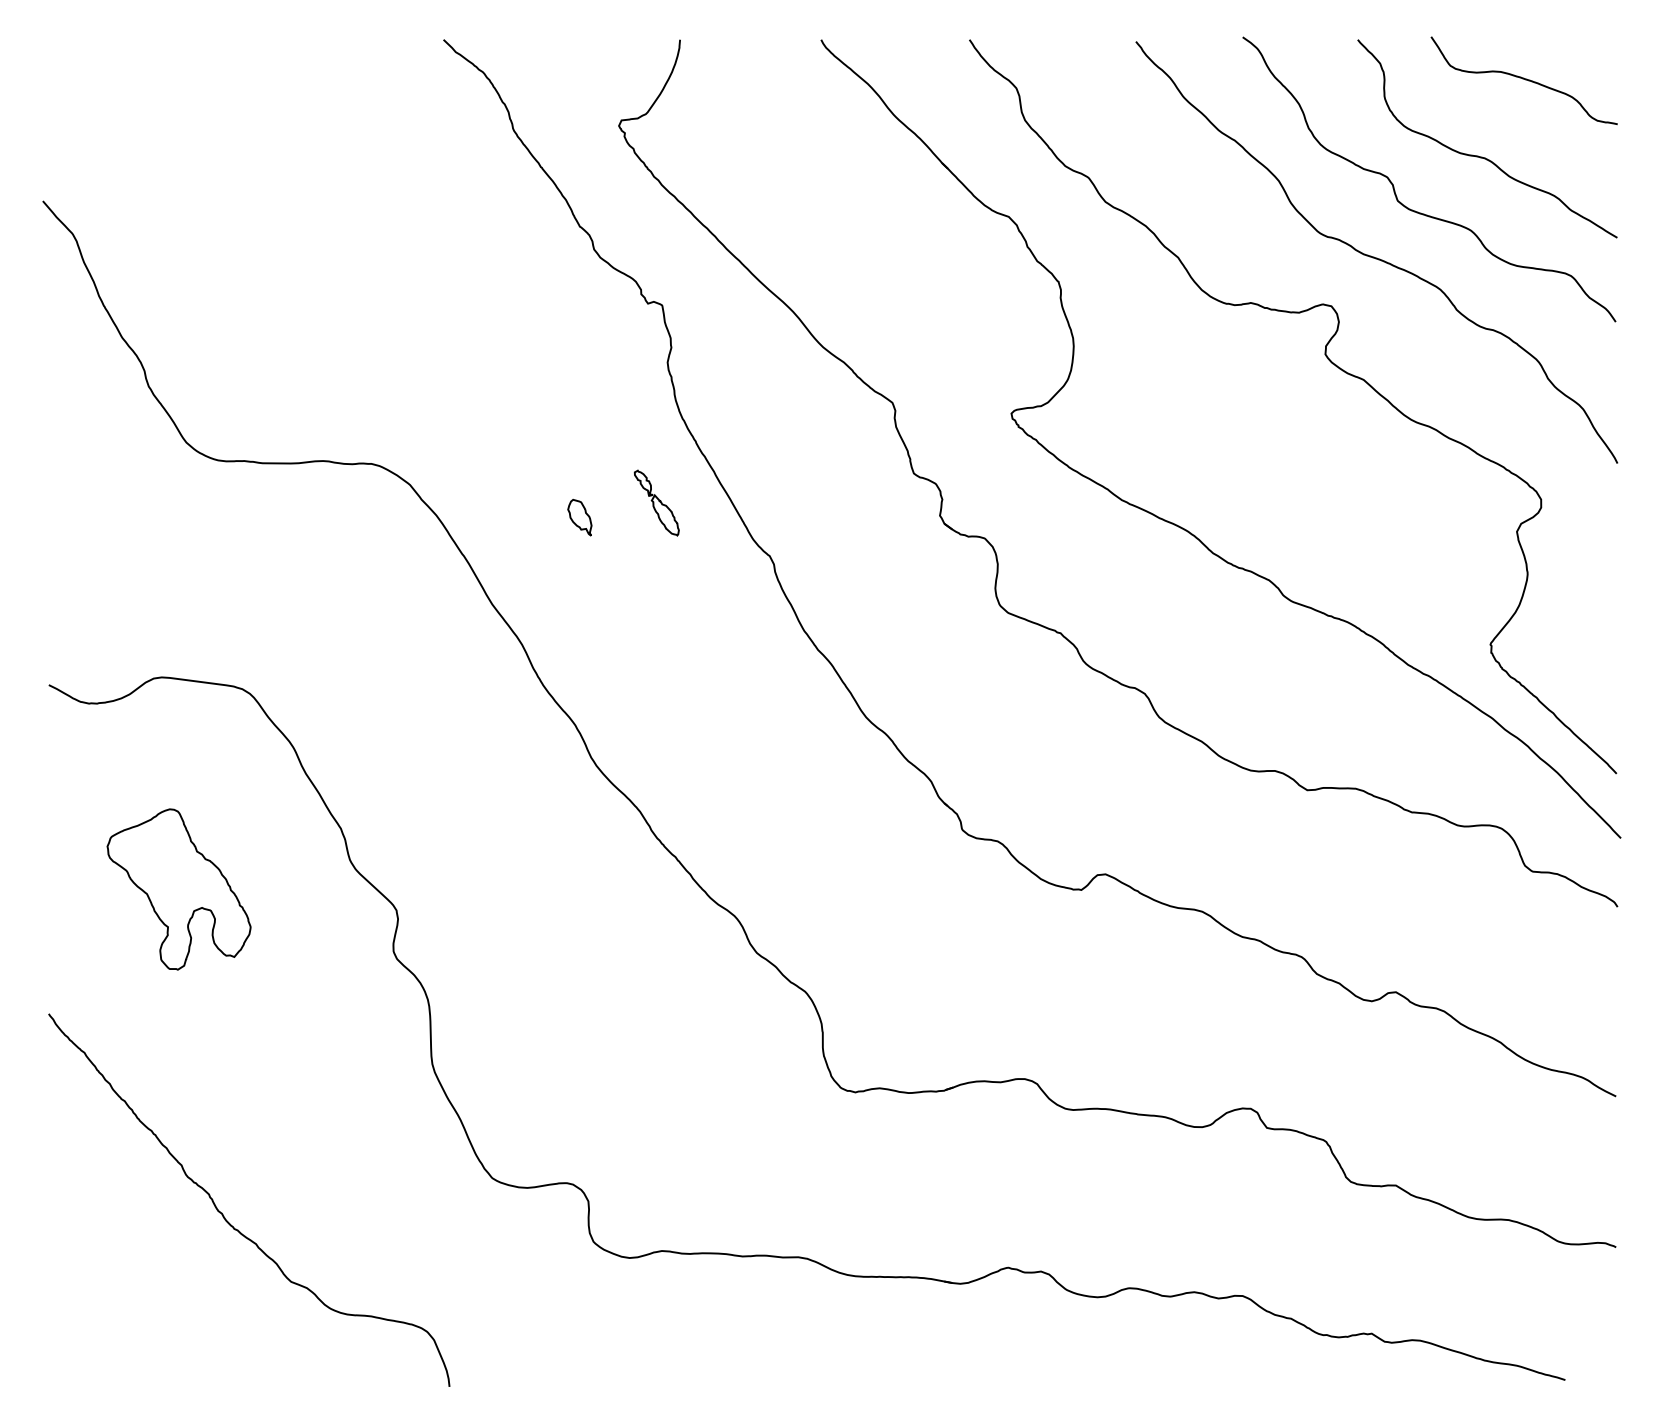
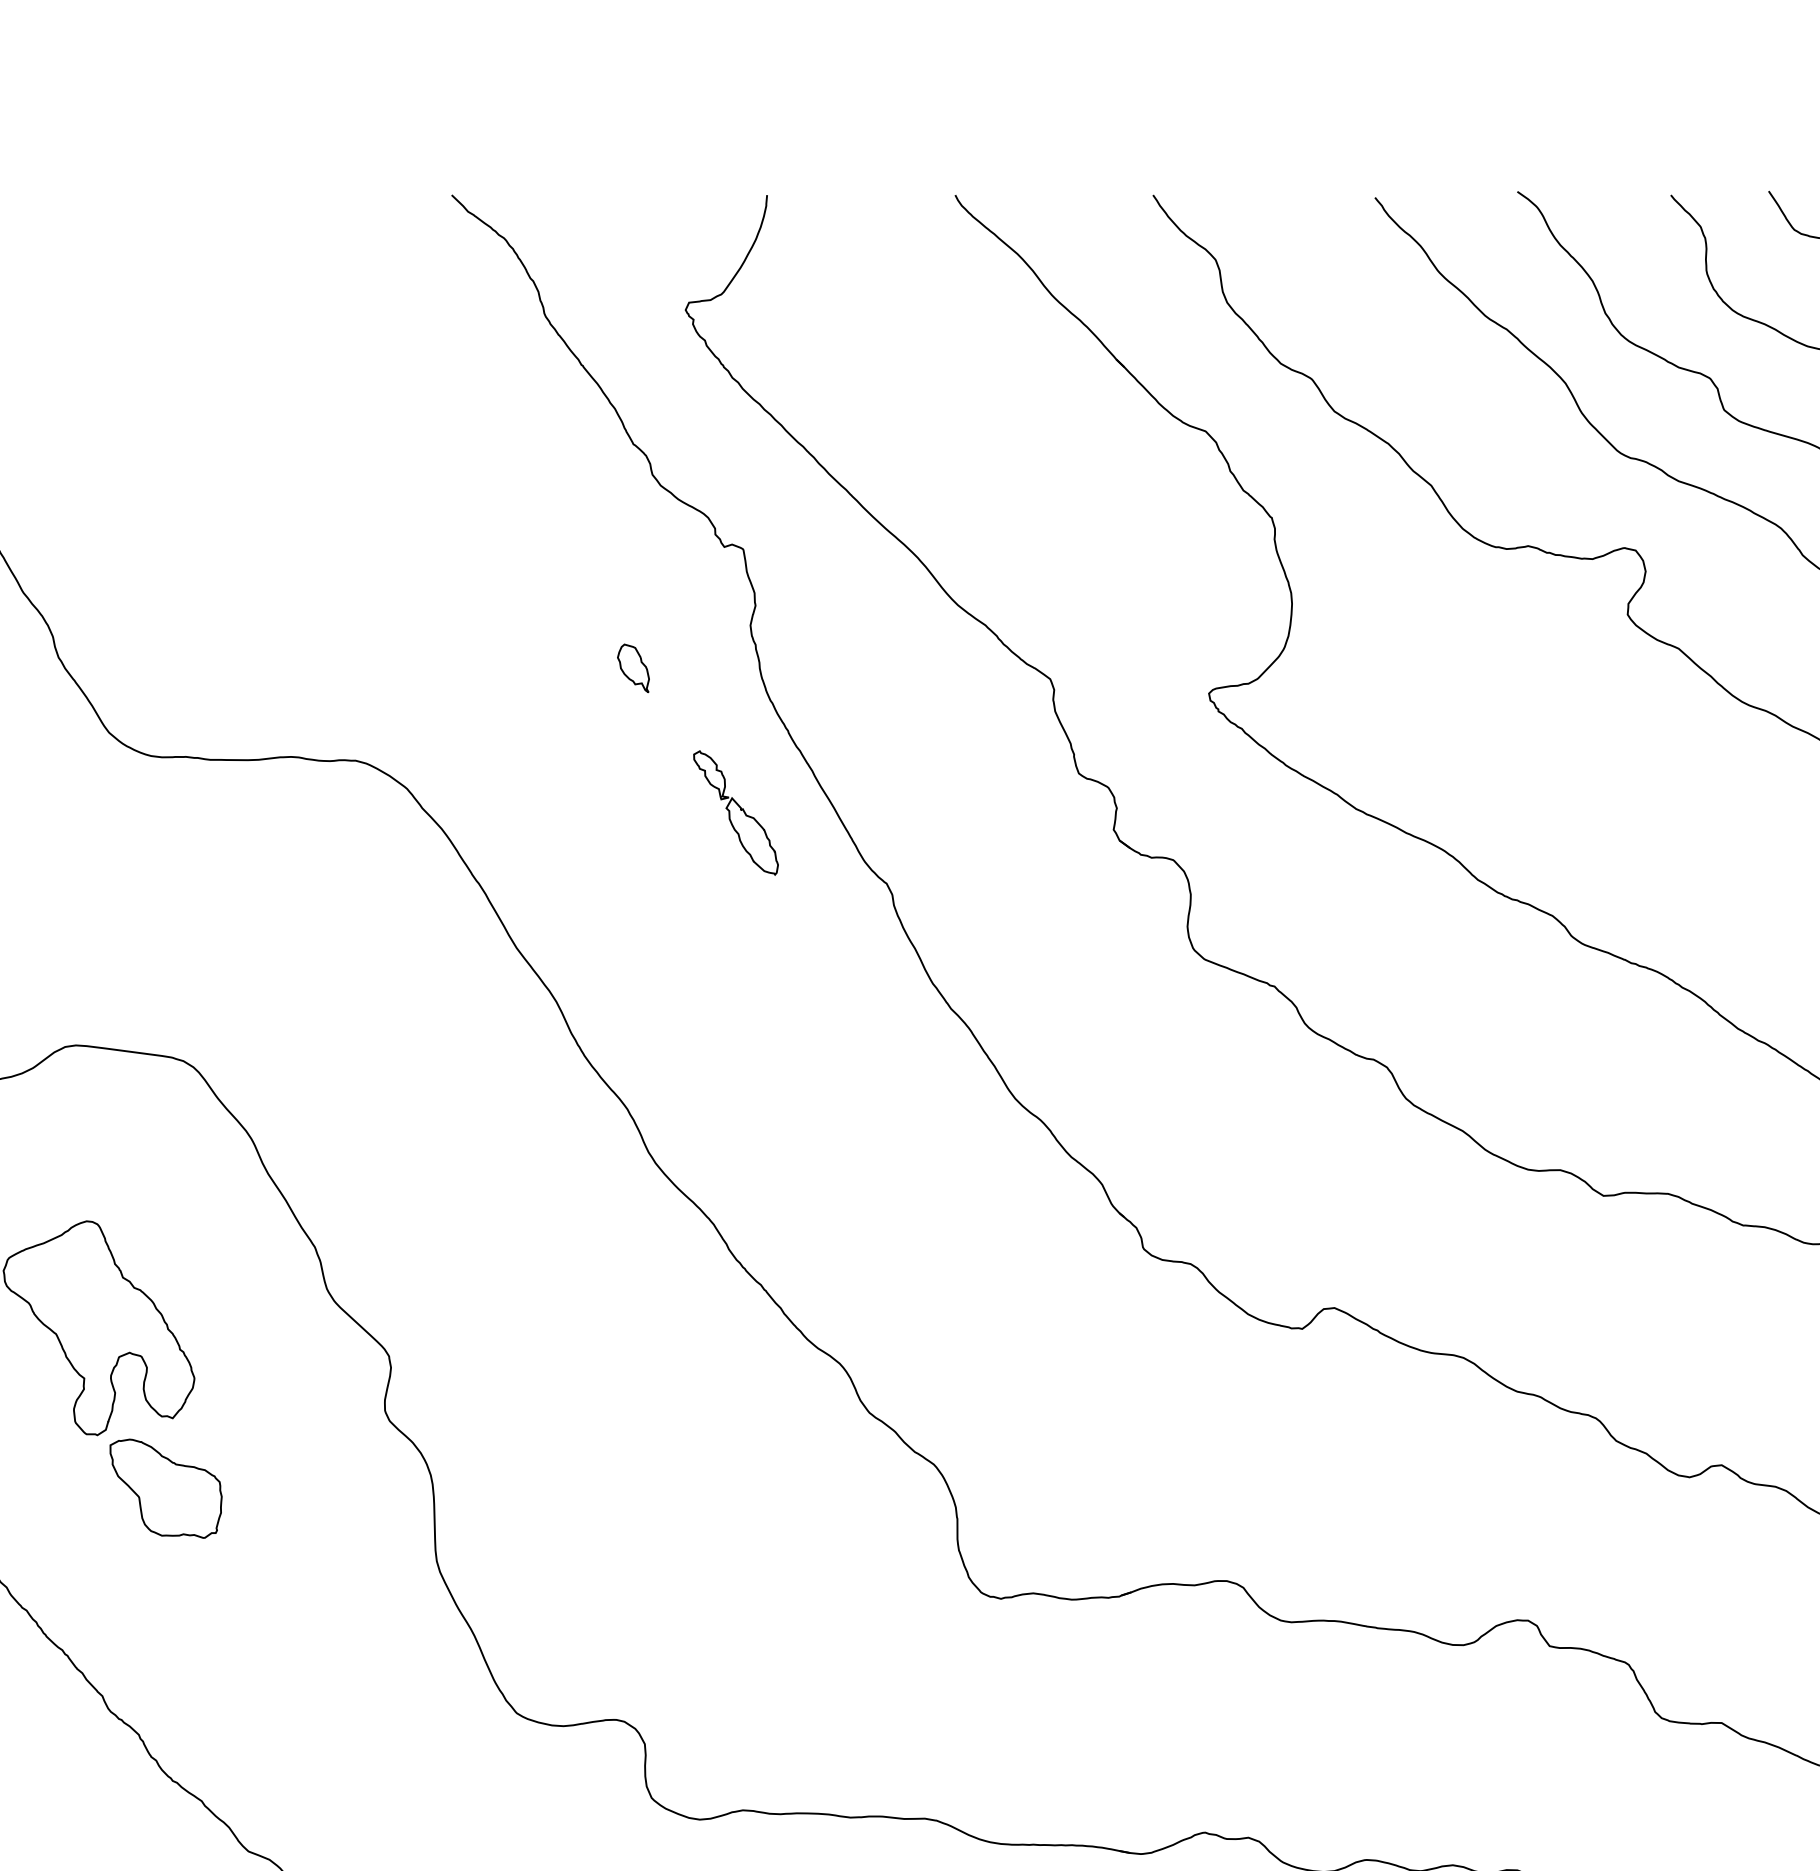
part: (656, 502) -> (735, 812), size x1.43
part: (579, 517) -> (632, 668), moved
part: (228, 1009) -> (164, 1488), added

